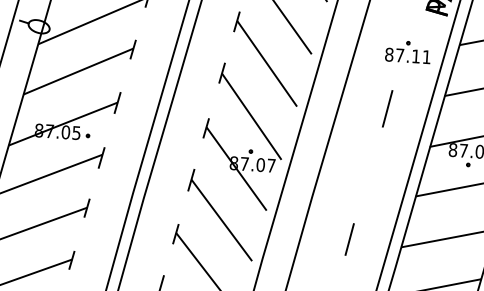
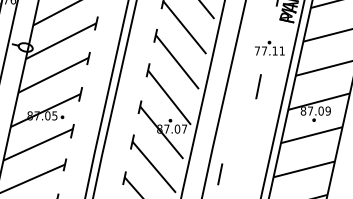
text: (389, 53) -> (257, 50), 87.11 -> 77.11
line: (350, 239) -> (220, 174), moved

